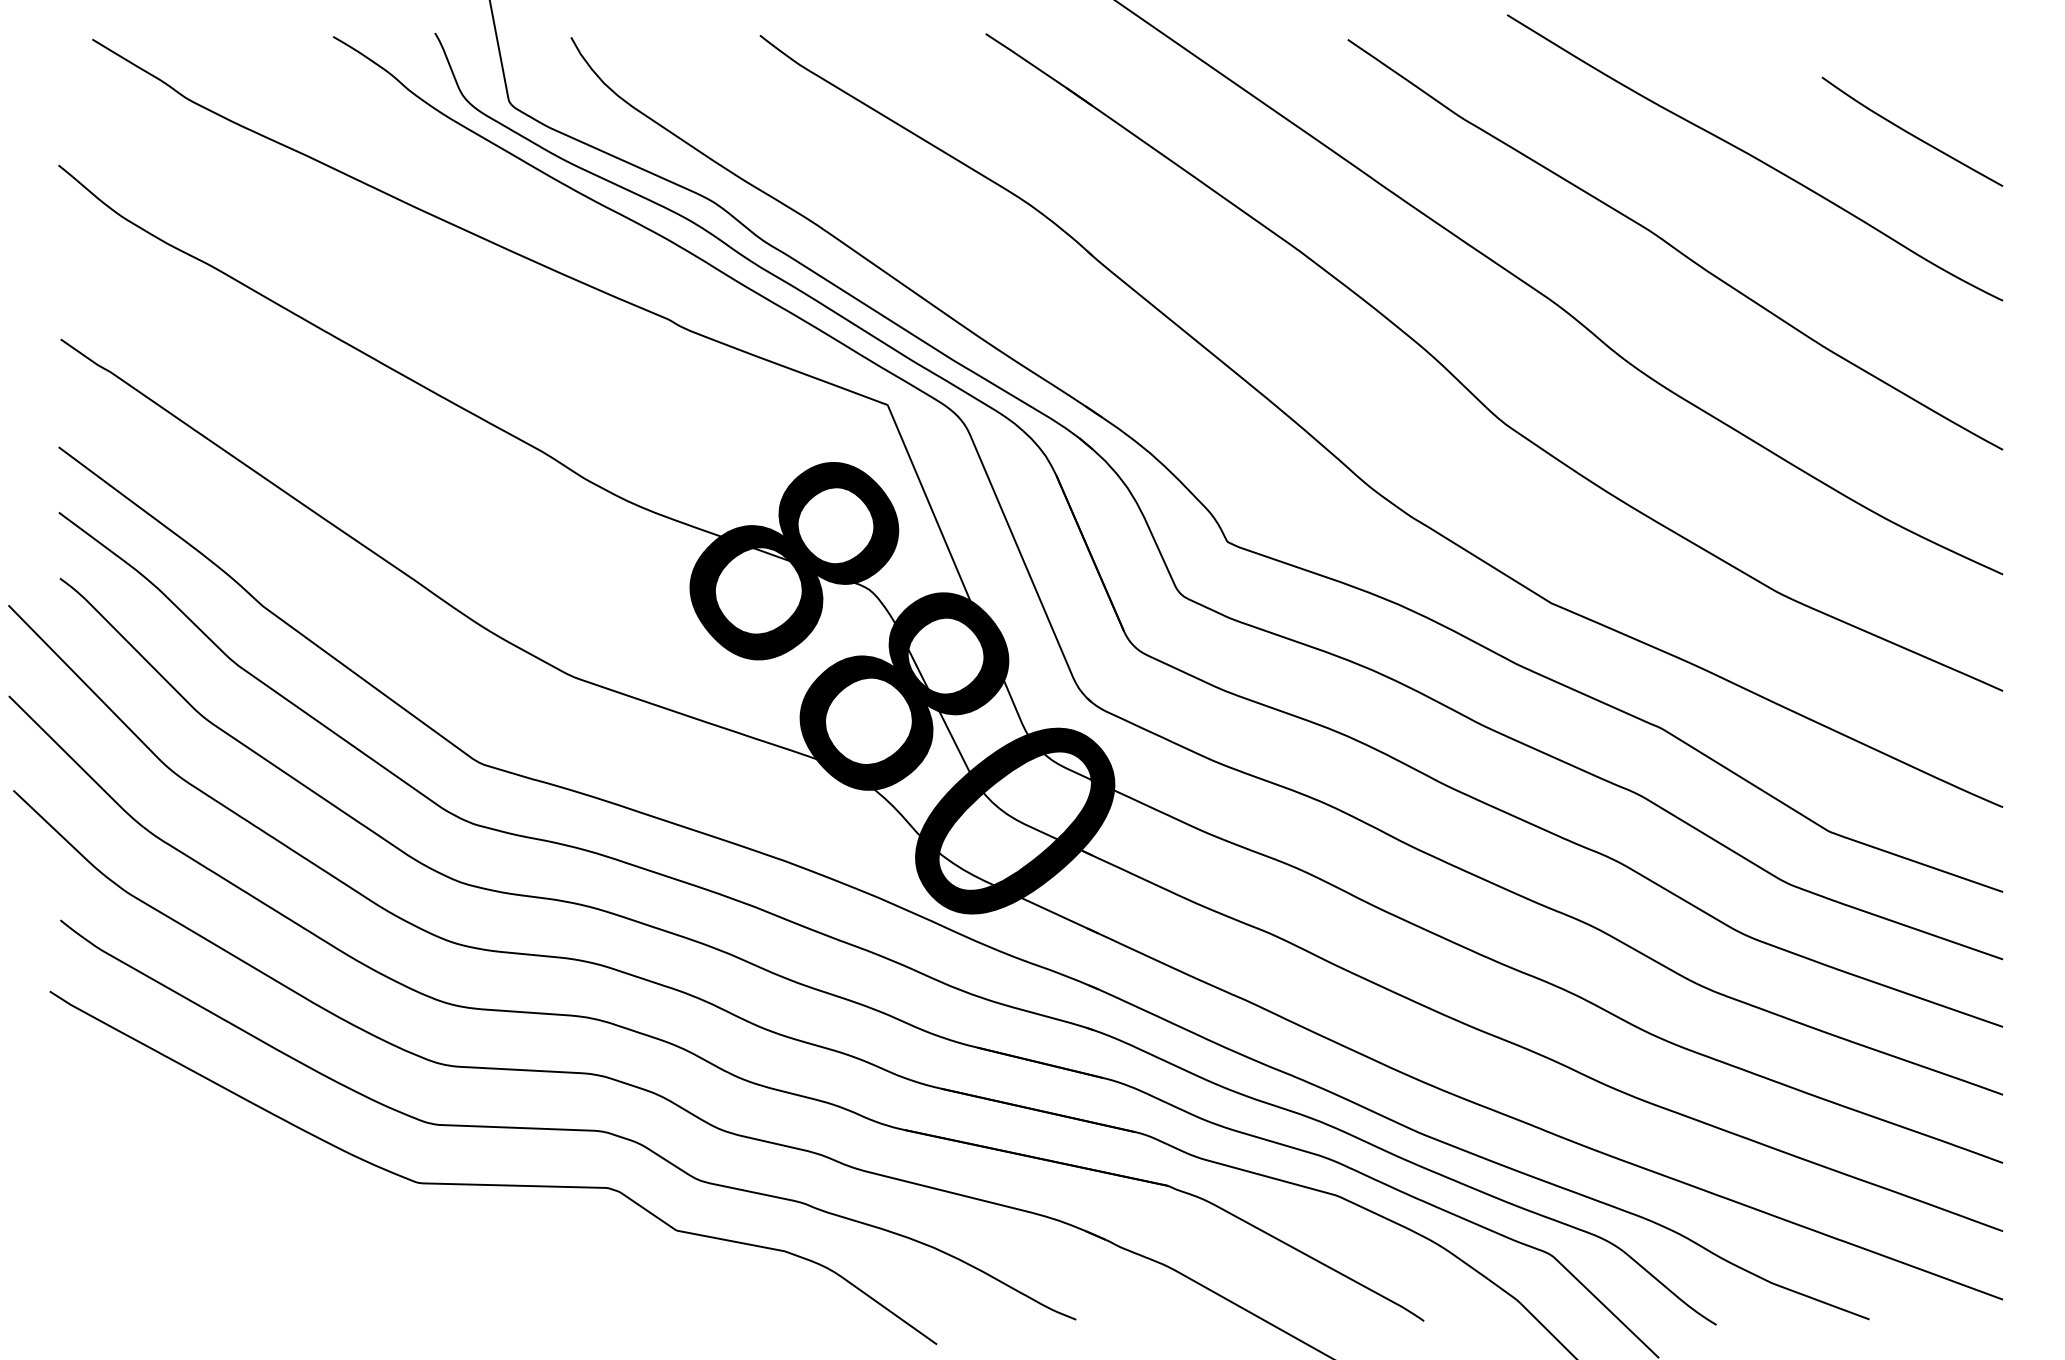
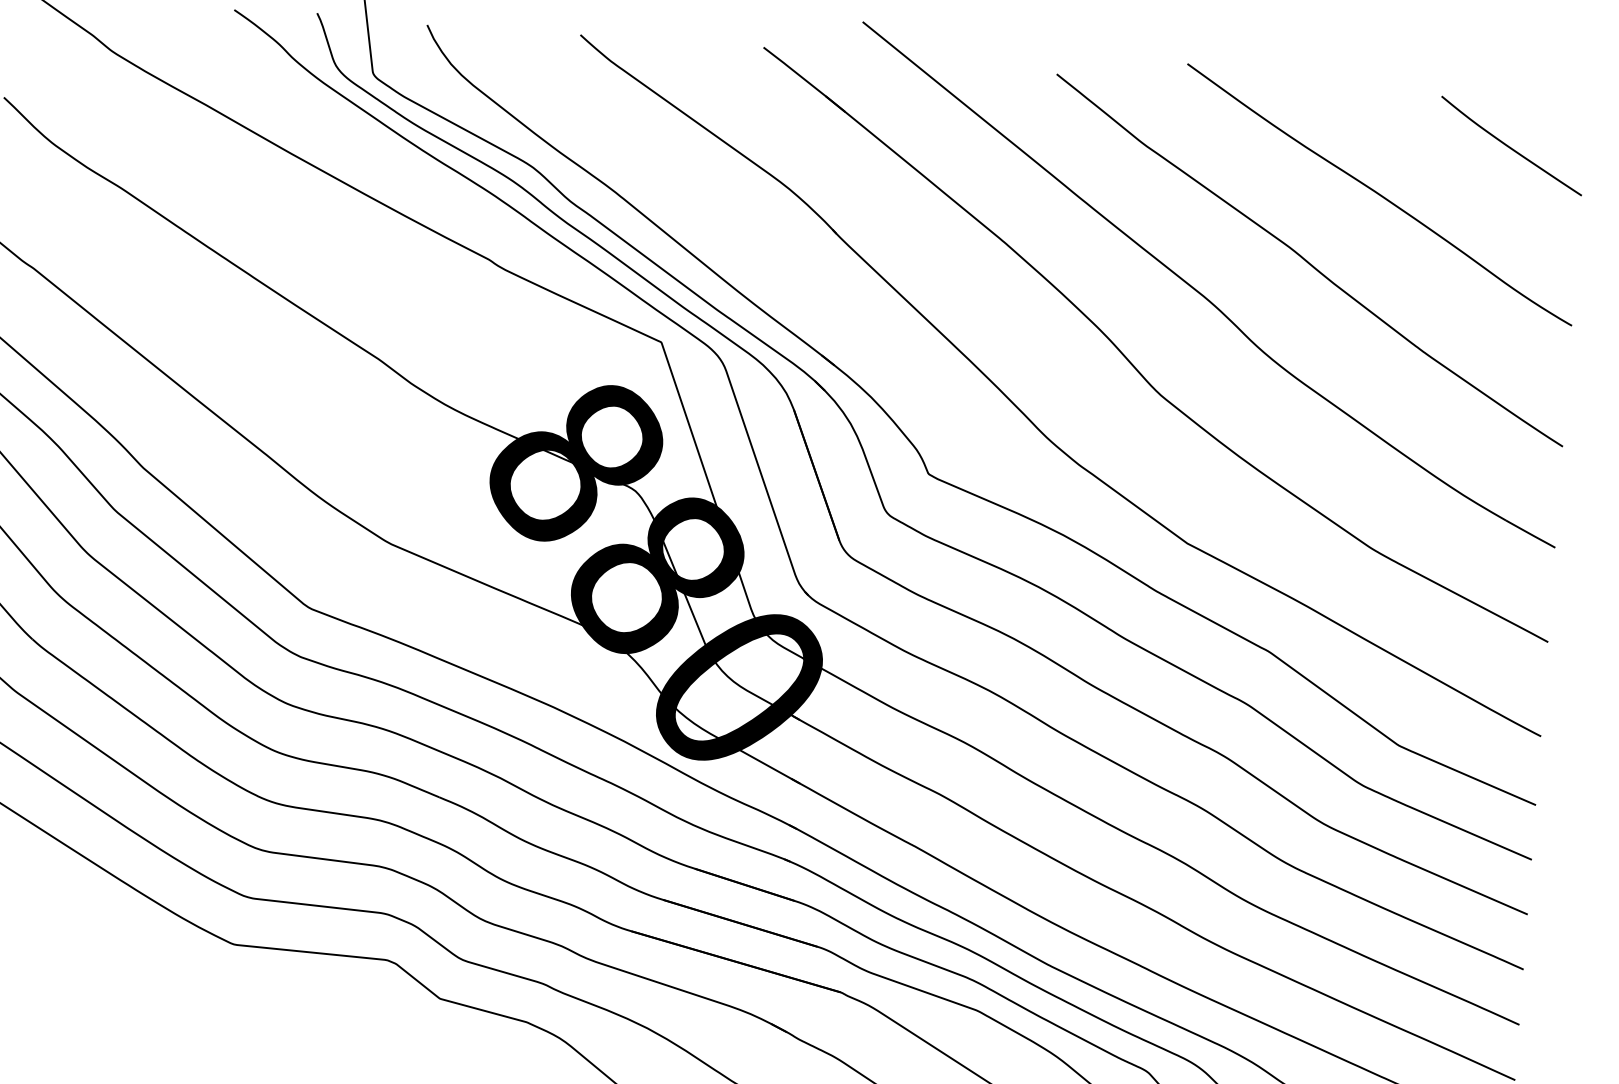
curve: (1911, 133) -> (1510, 147), moved

